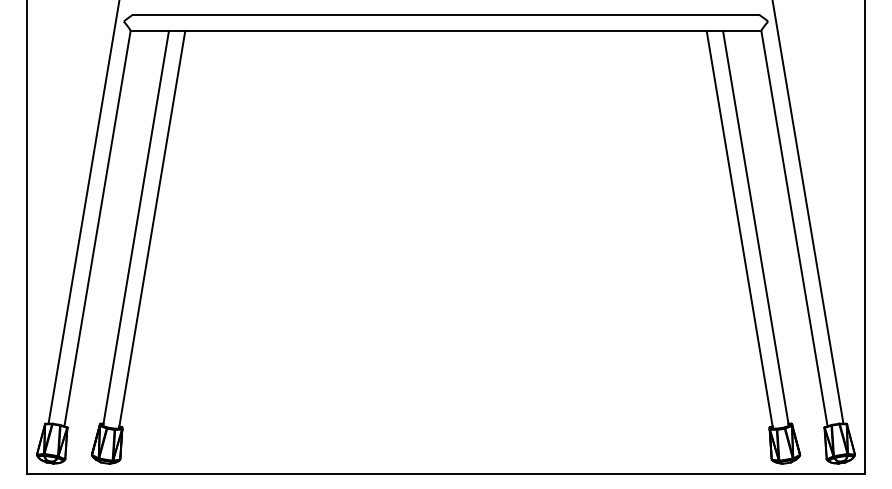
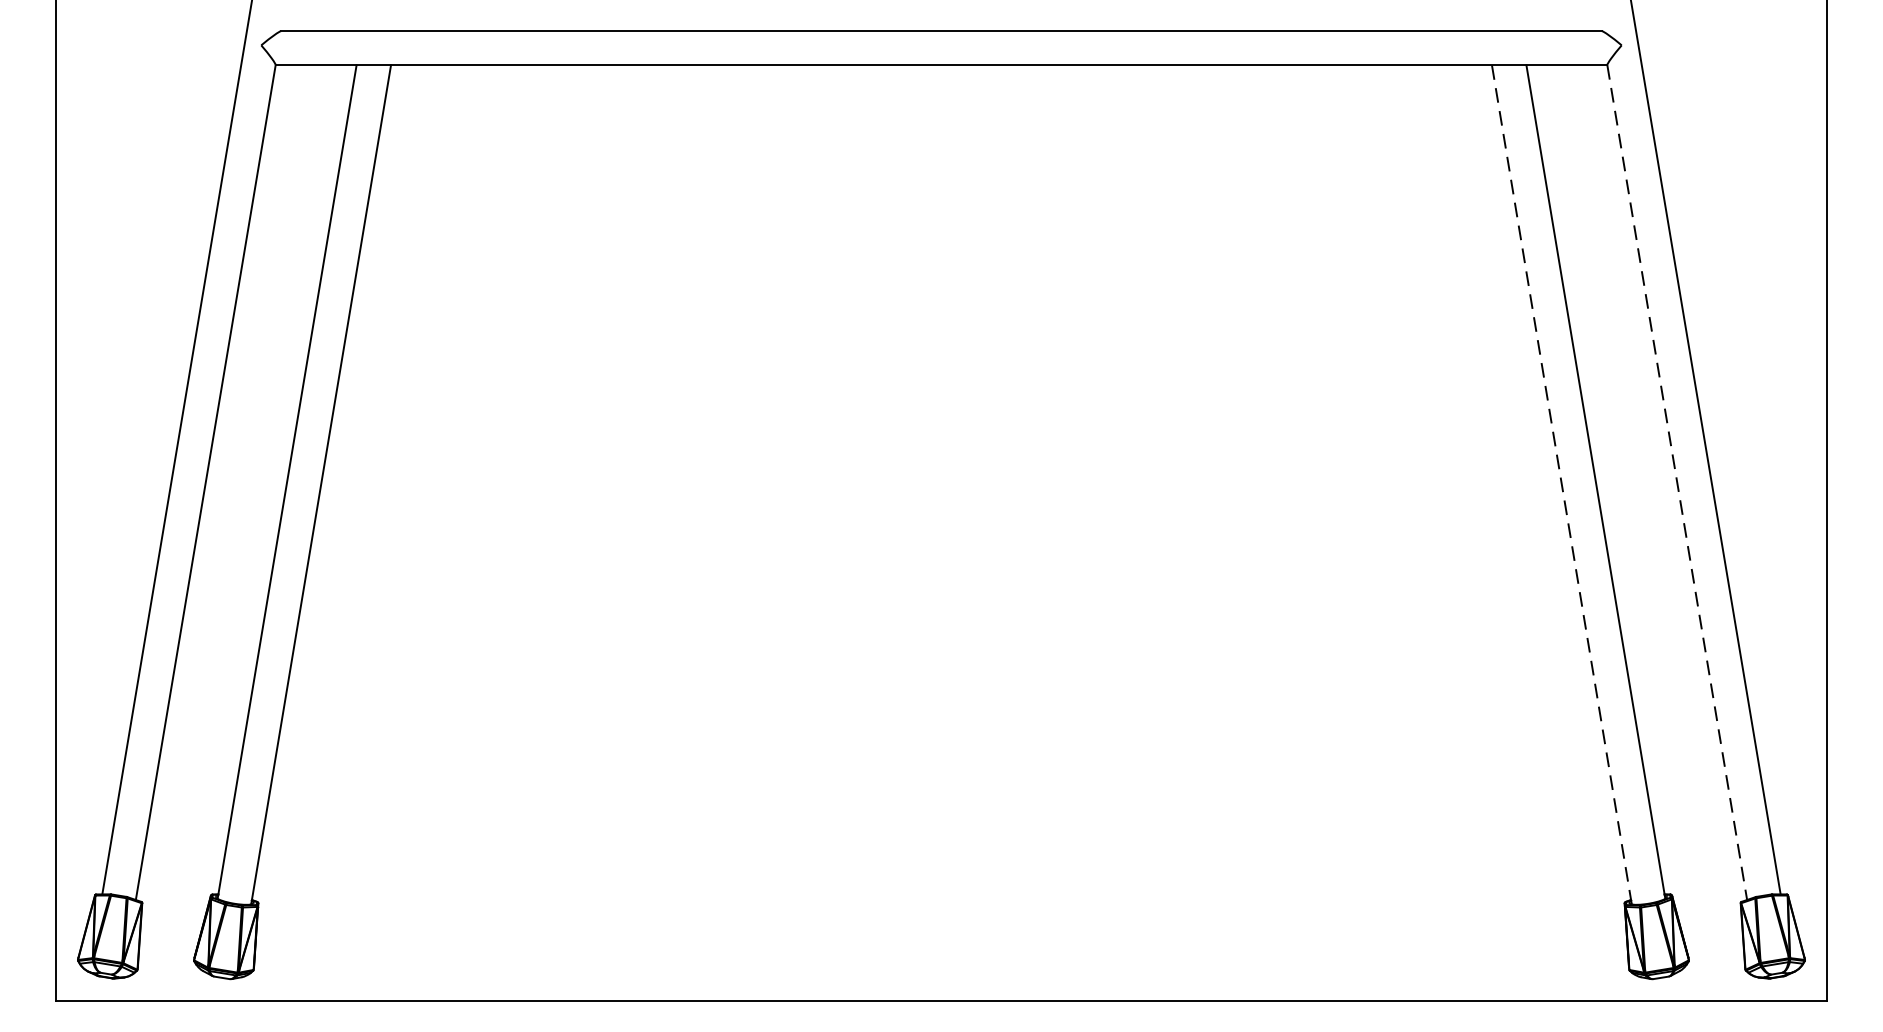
line: (794, 229) -> (1677, 484), solid -> dashed
line: (739, 230) -> (1561, 486), solid -> dashed

